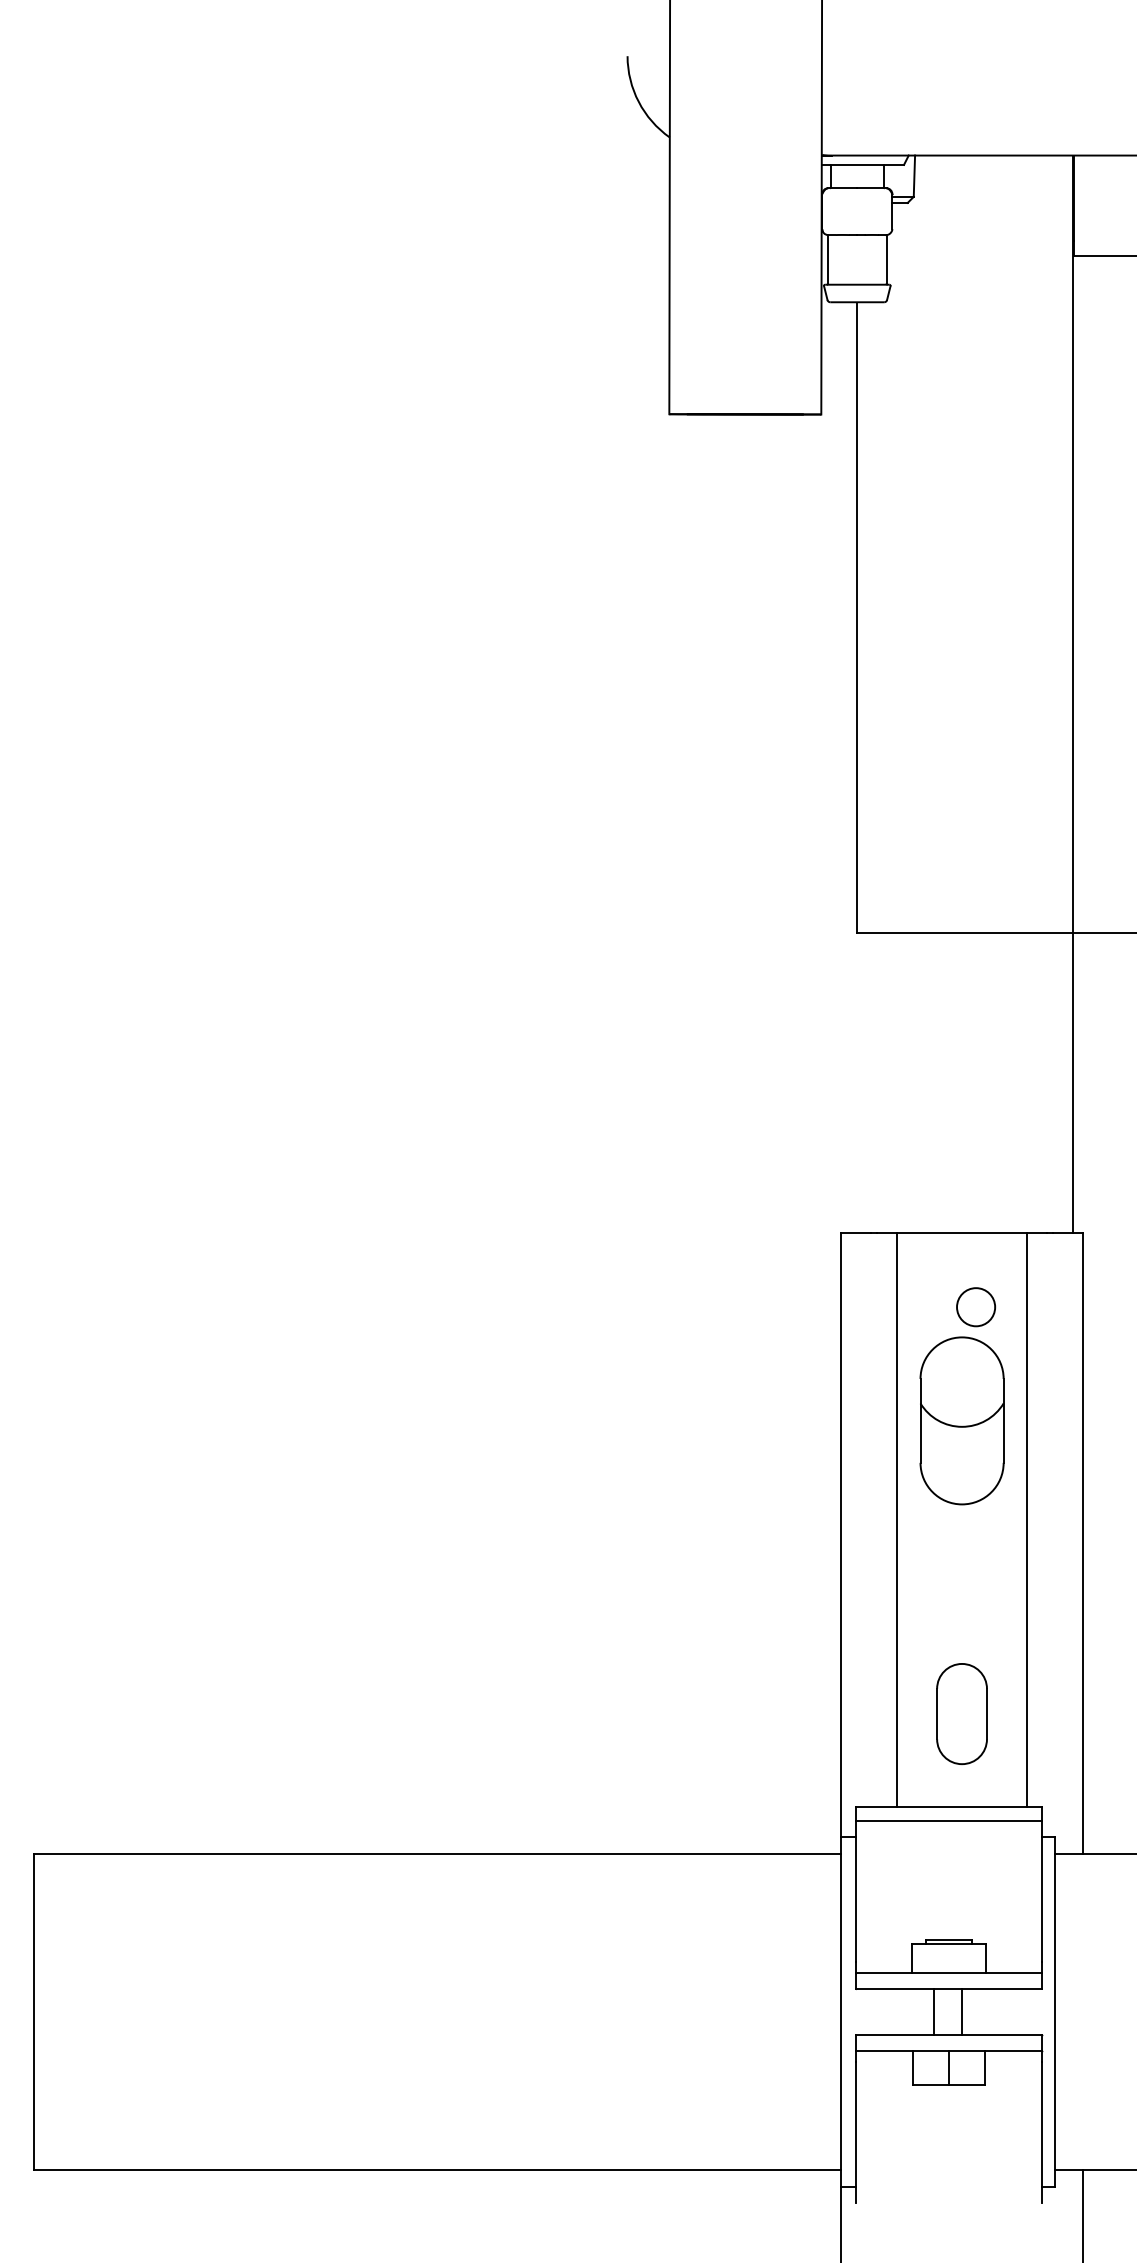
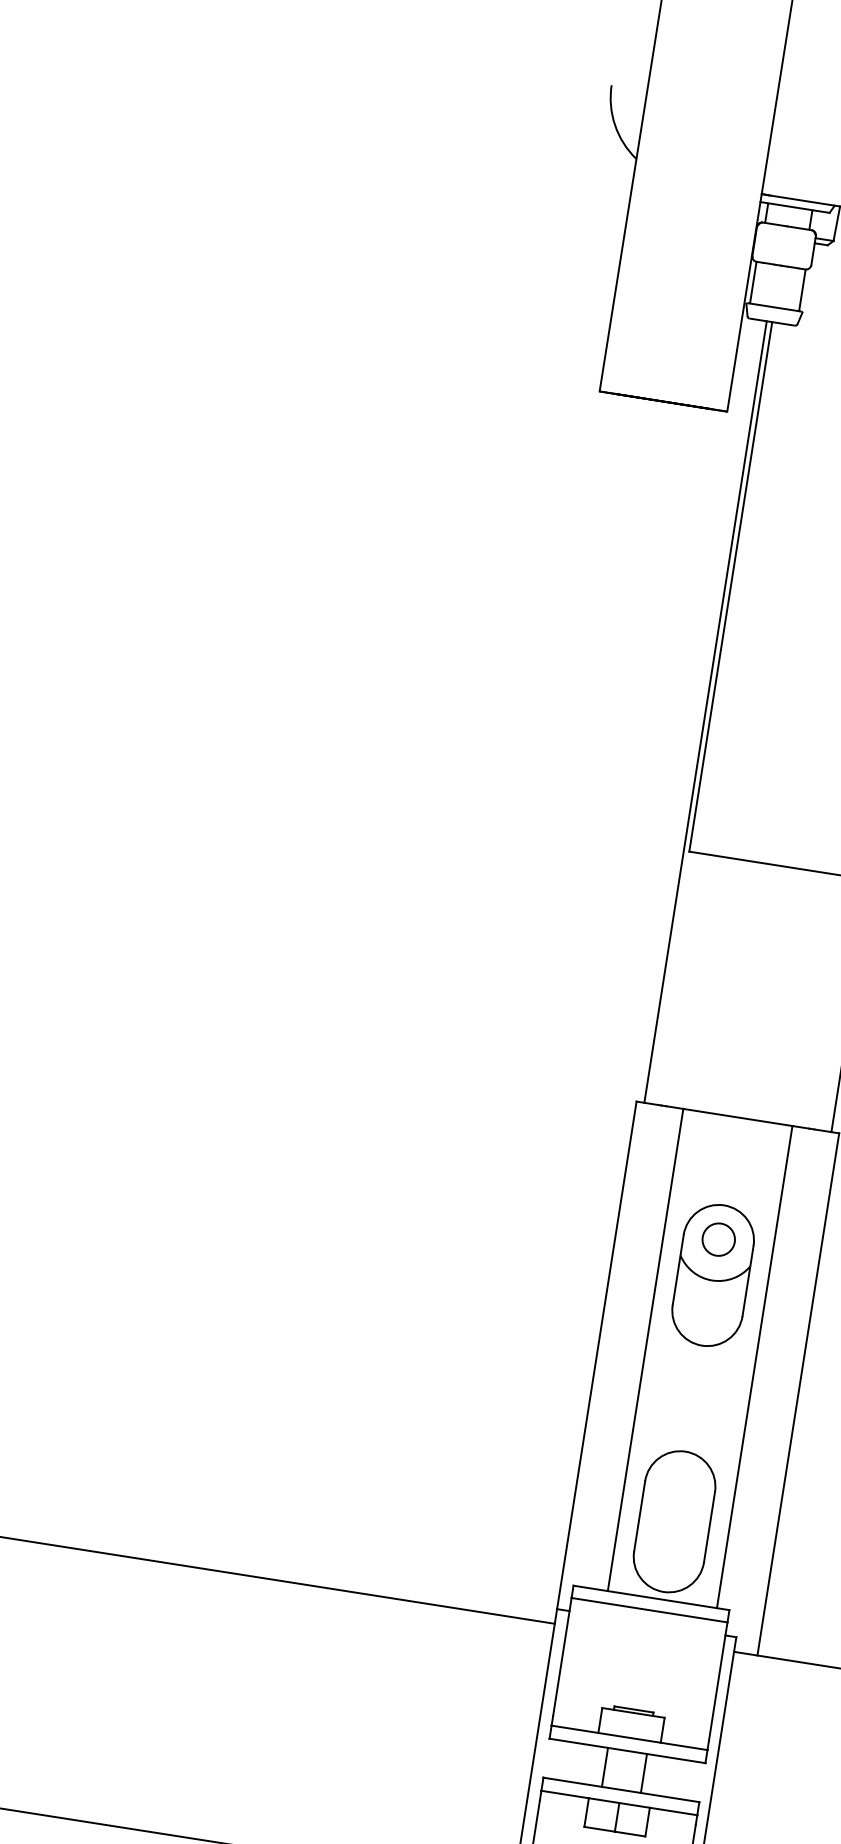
line: (850, 767) -> (705, 712), added
circle: (976, 1307) -> (719, 1239), moved
part: (961, 1713) -> (674, 1521), size x1.67
line: (934, 2011) -> (644, 1772), moved
line: (961, 2011) -> (604, 1766), moved

